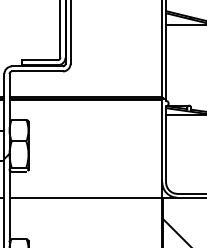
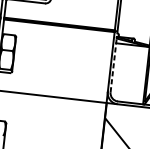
line: (166, 144) -> (114, 64), solid -> dashed

